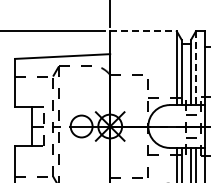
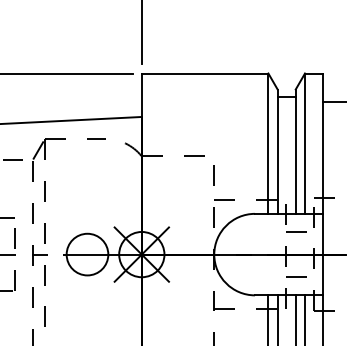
line: (143, 31) -> (205, 73), dashed -> solid
line: (196, 68) -> (305, 144), dashed -> solid

